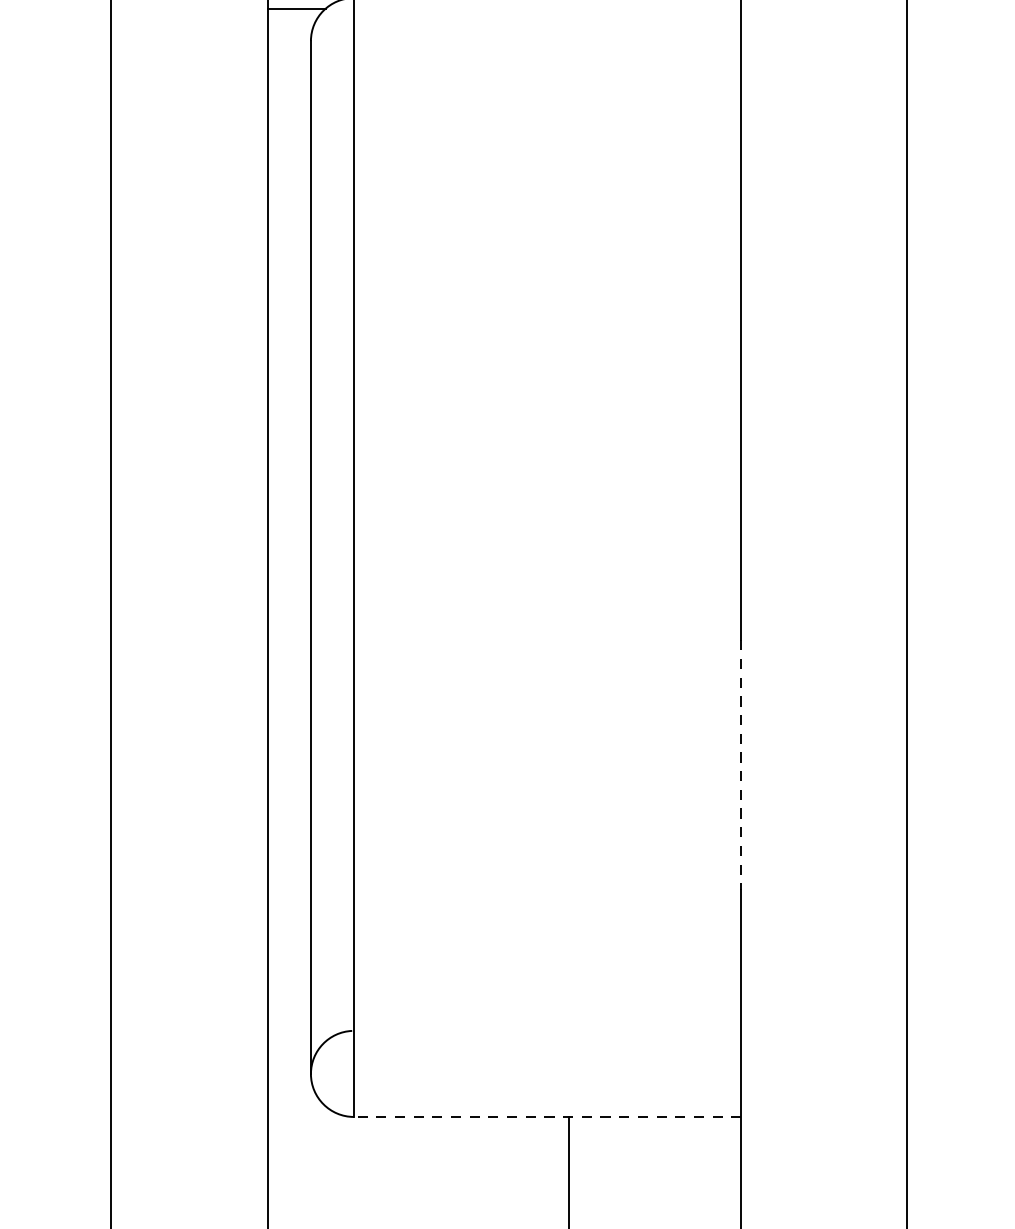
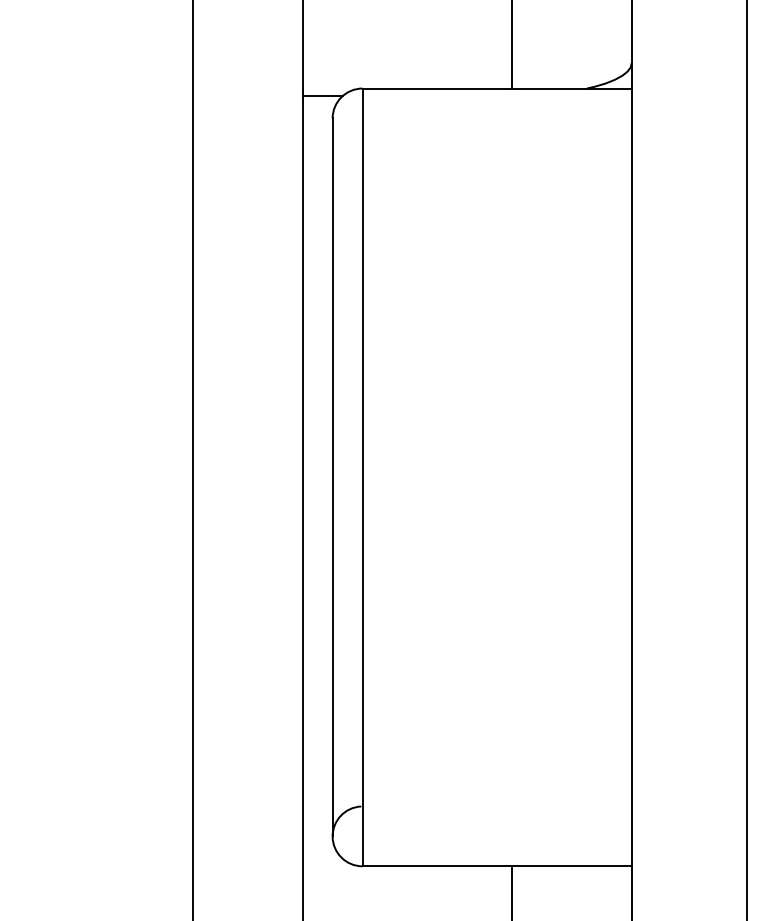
line: (740, 764) -> (631, 621), dashed -> solid
line: (548, 1117) -> (497, 866), dashed -> solid

